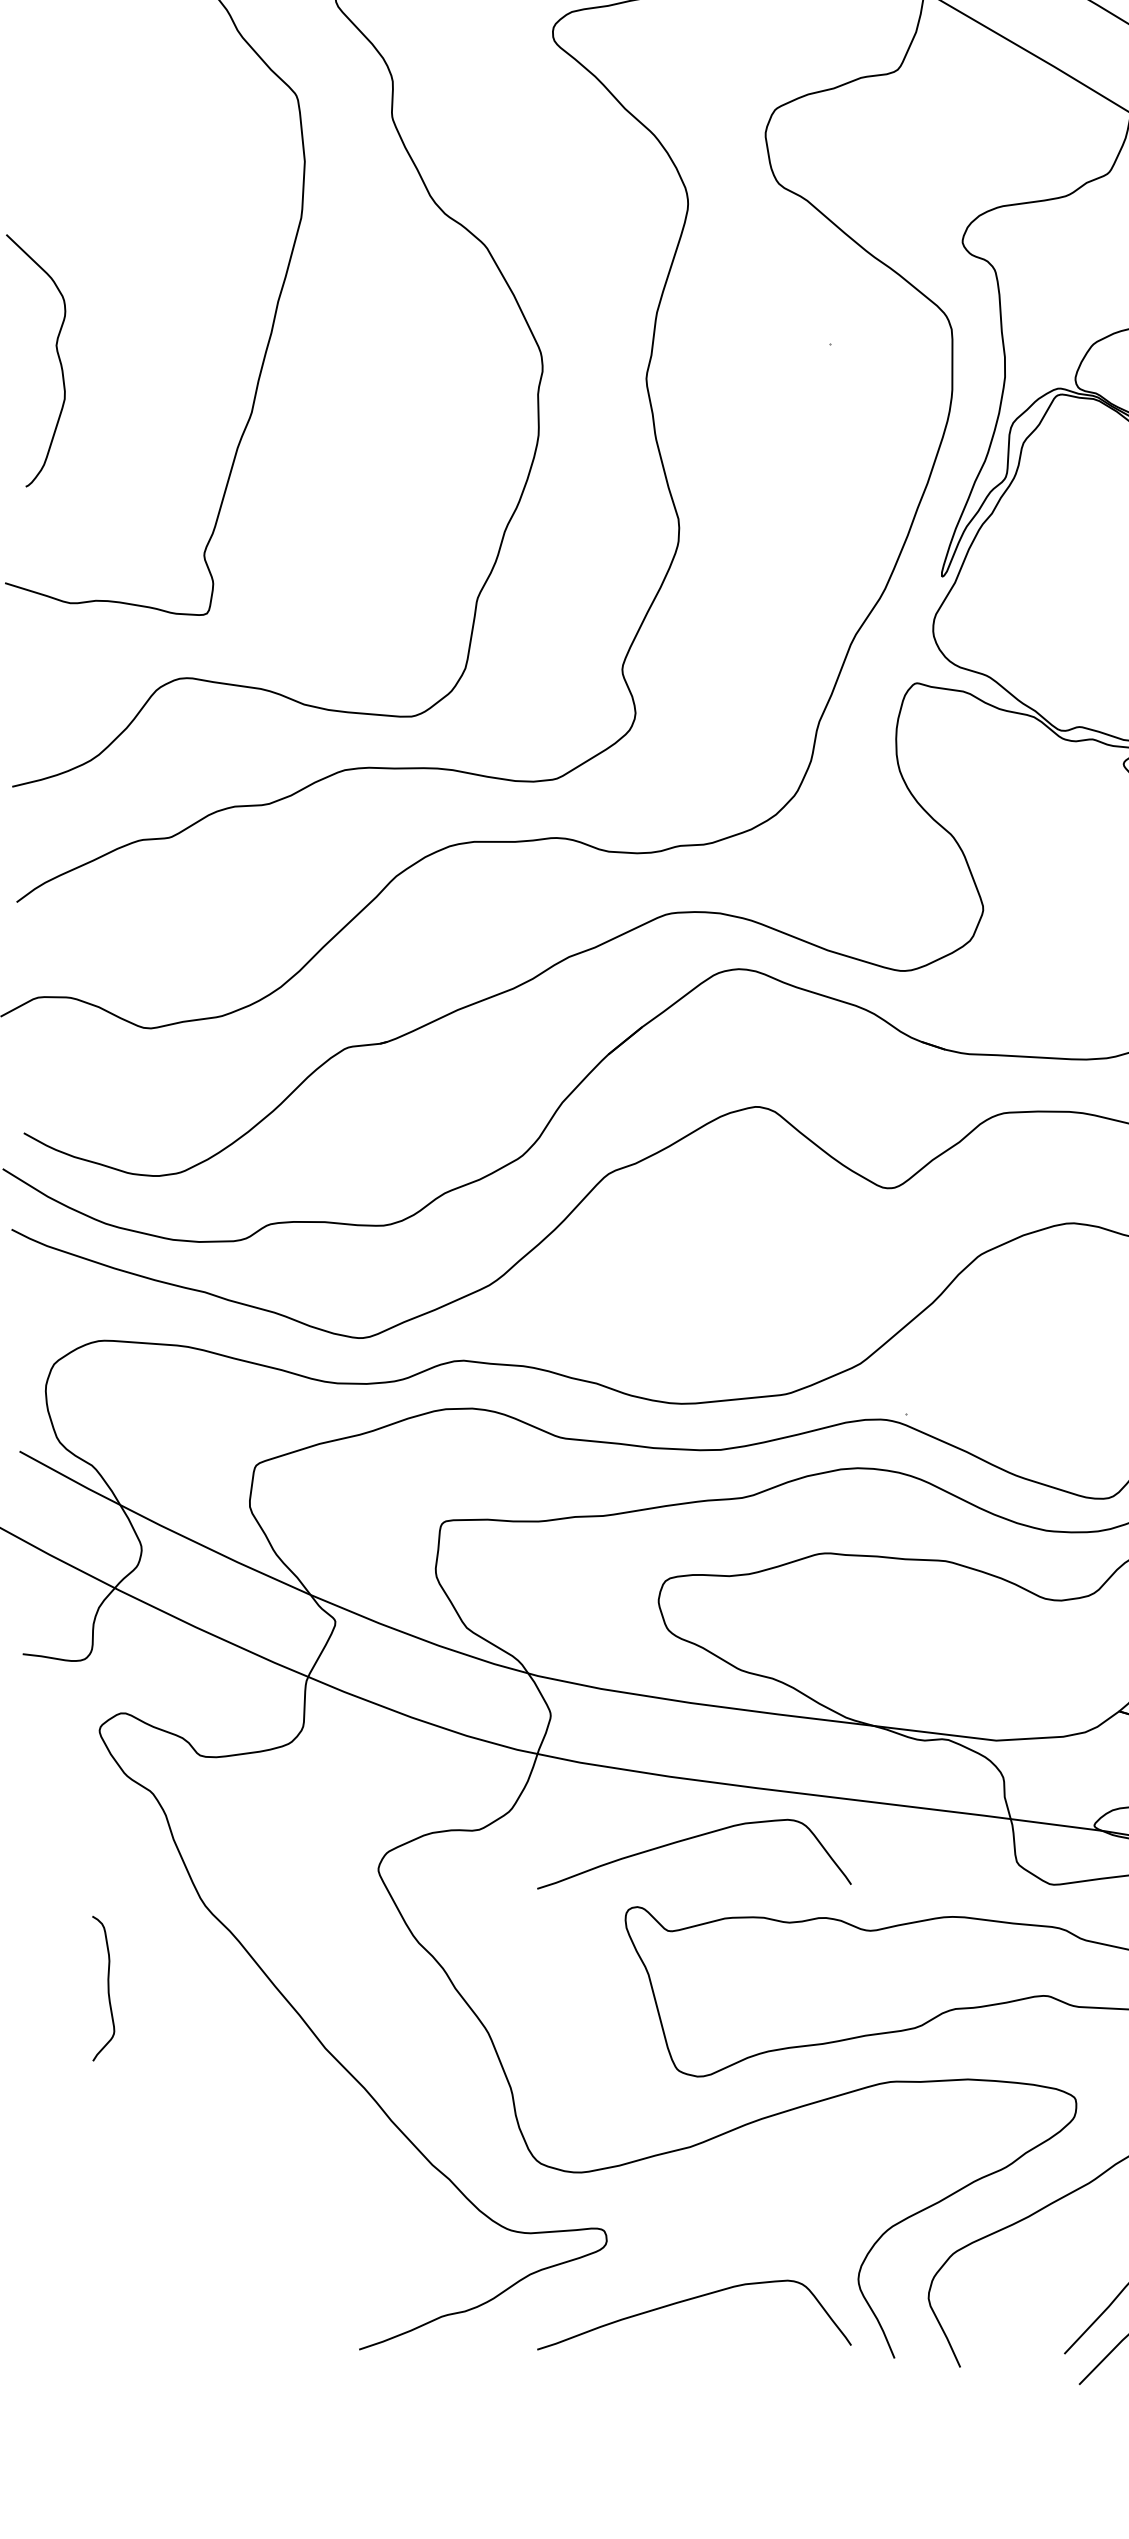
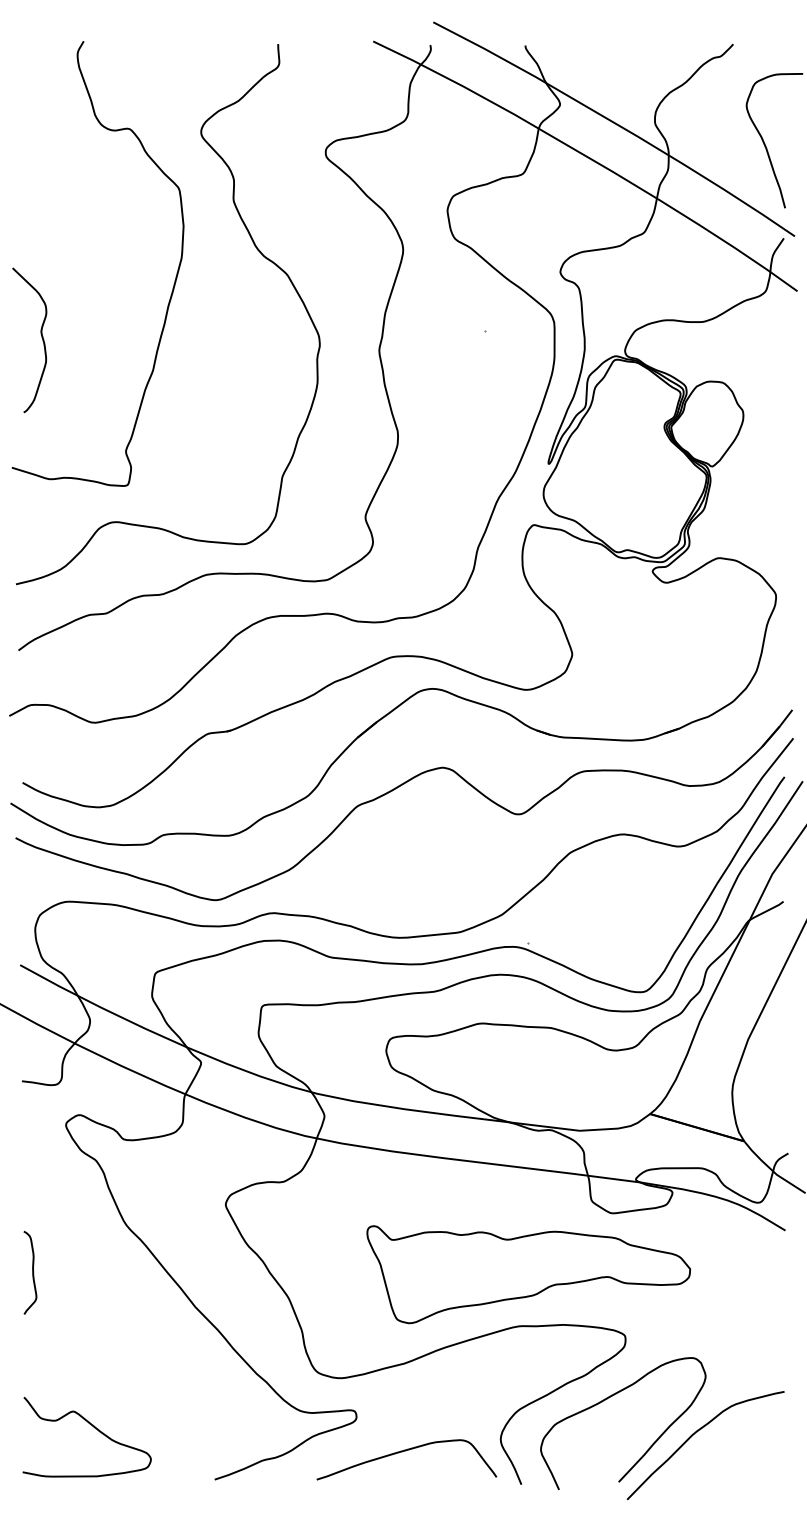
curve: (693, 1839) -> (406, 1187), removed
curve: (107, 1988) -> (32, 1272), moved
curve: (149, 2260) -> (94, 1428), added

